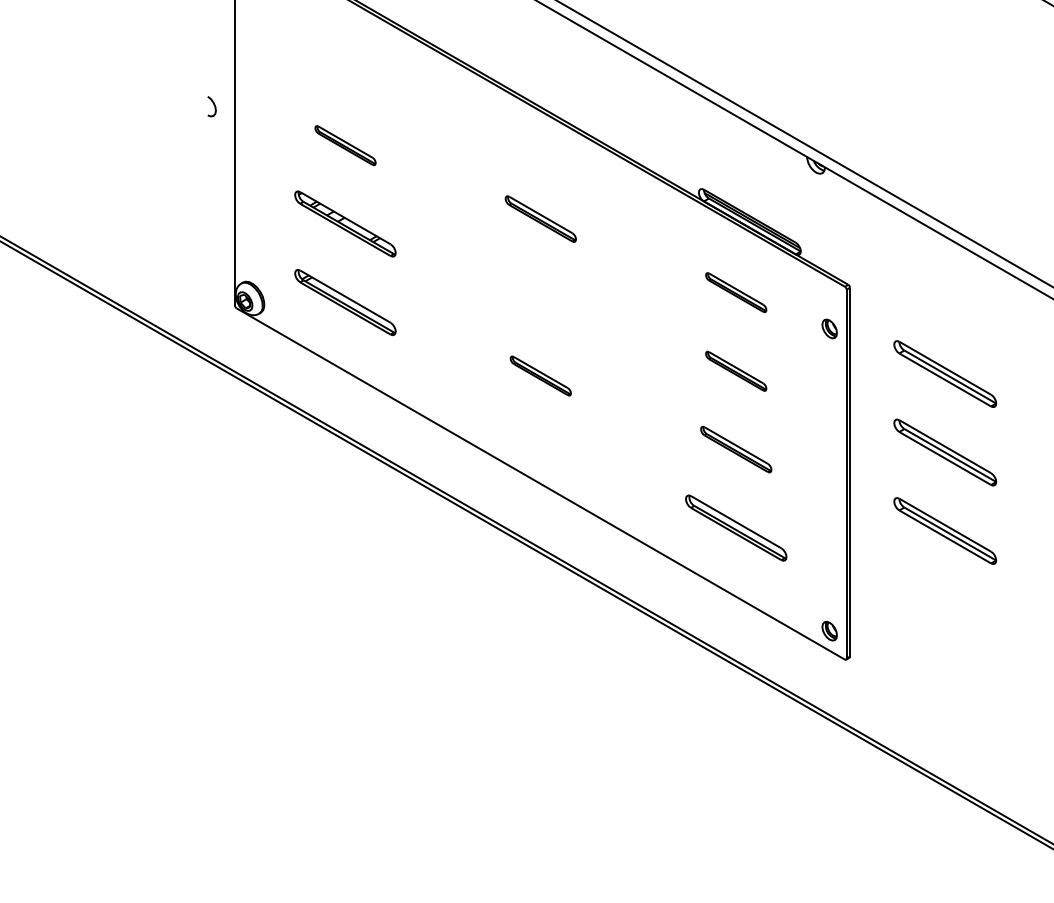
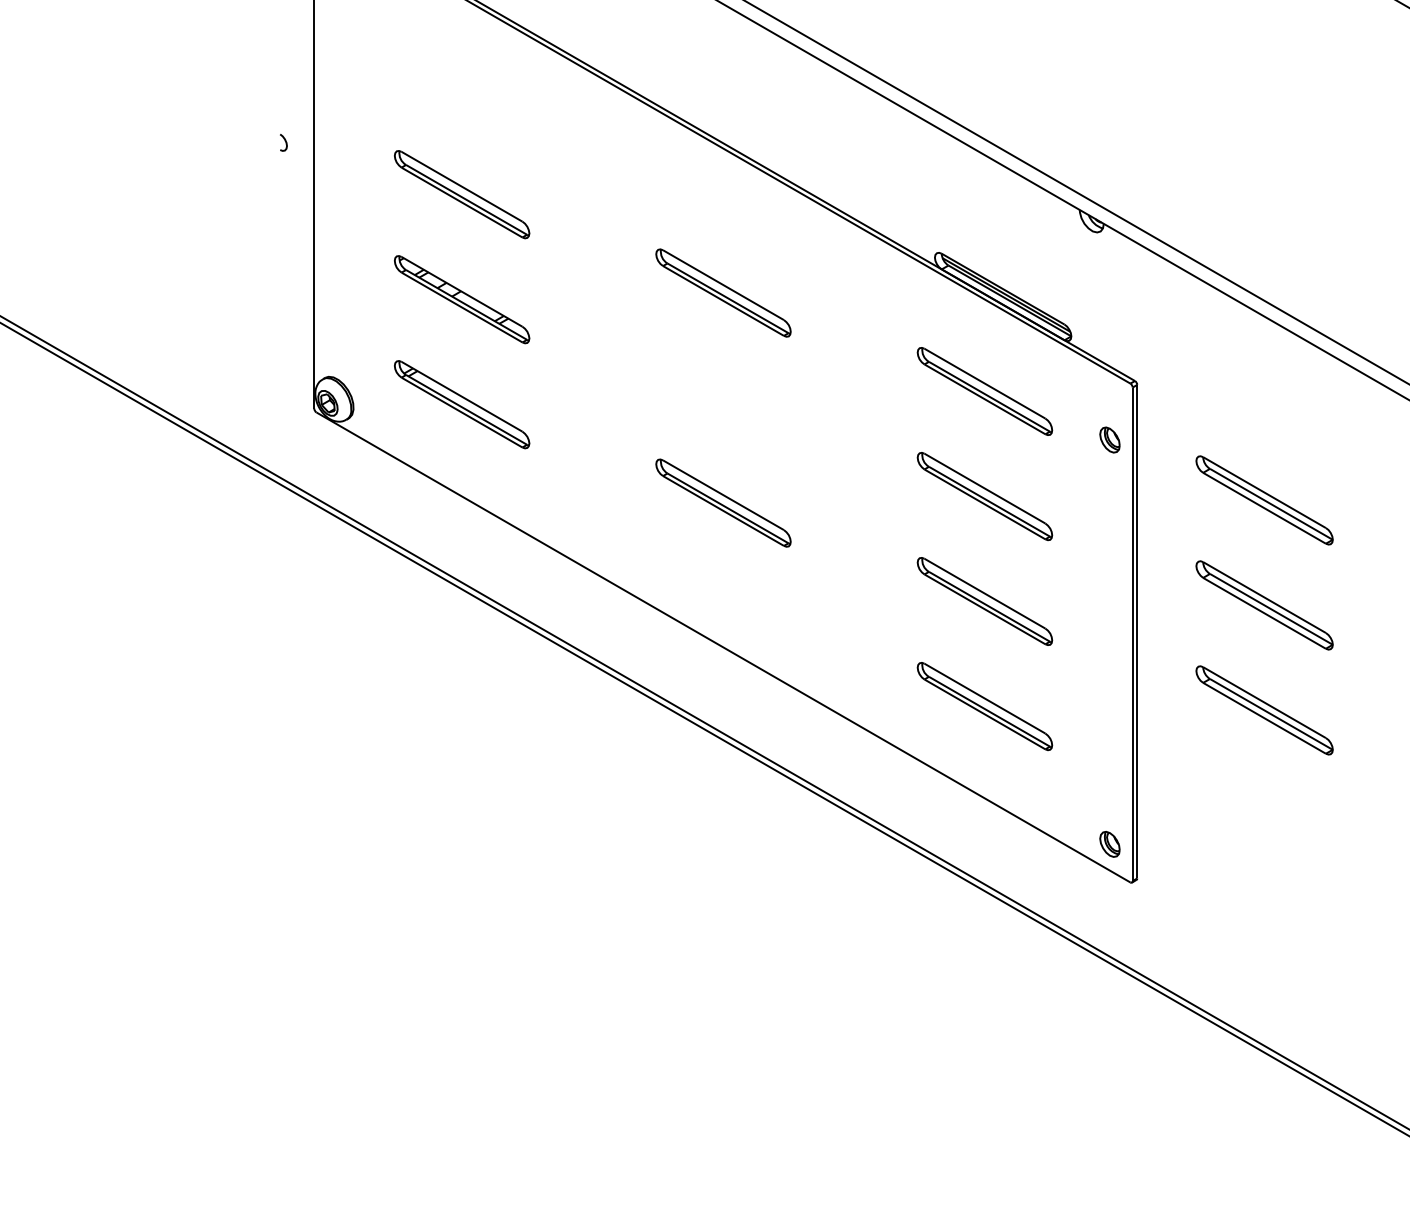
part: (211, 106) -> (283, 142), size x0.62
part: (345, 145) -> (462, 194), size x1.67
part: (540, 218) -> (723, 292), size x1.43
part: (735, 292) -> (984, 391), size x1.67
part: (735, 371) -> (984, 496), size x1.67
part: (540, 375) -> (723, 502), size x1.67
part: (735, 449) -> (984, 601), size x1.43

